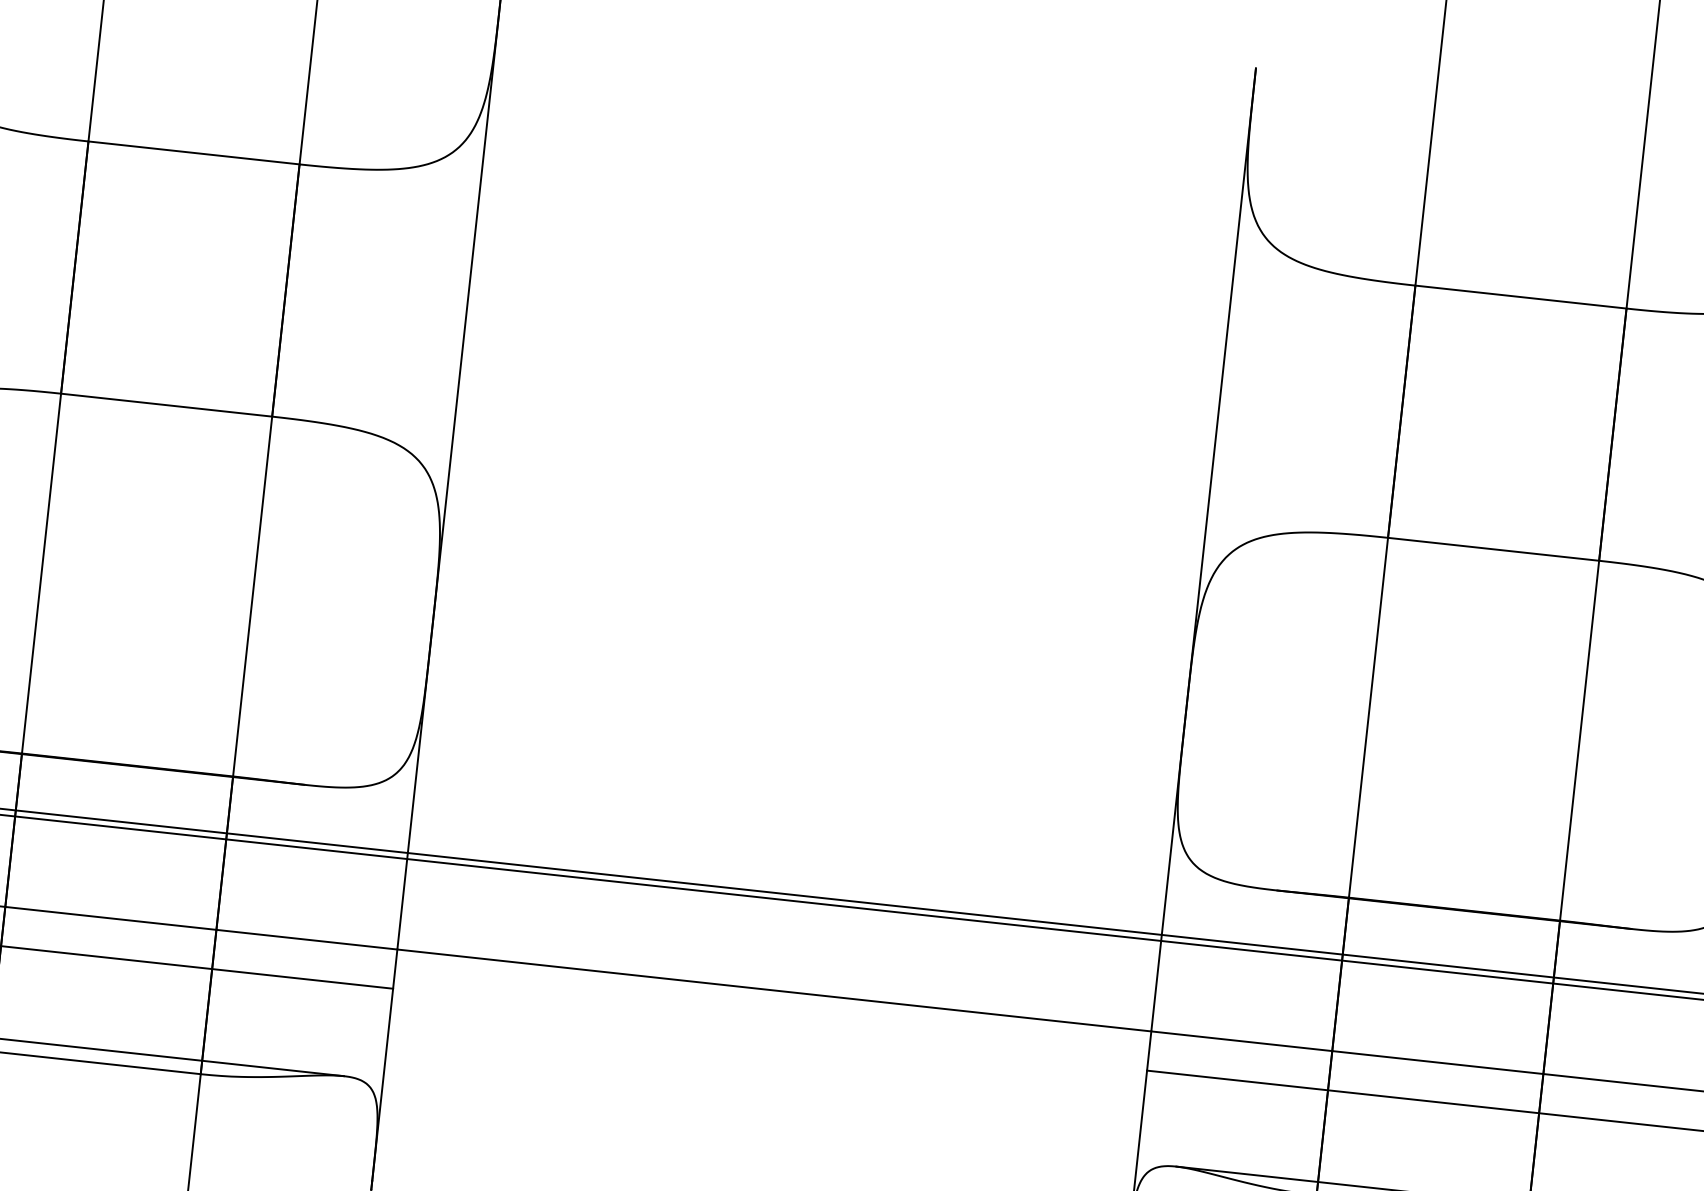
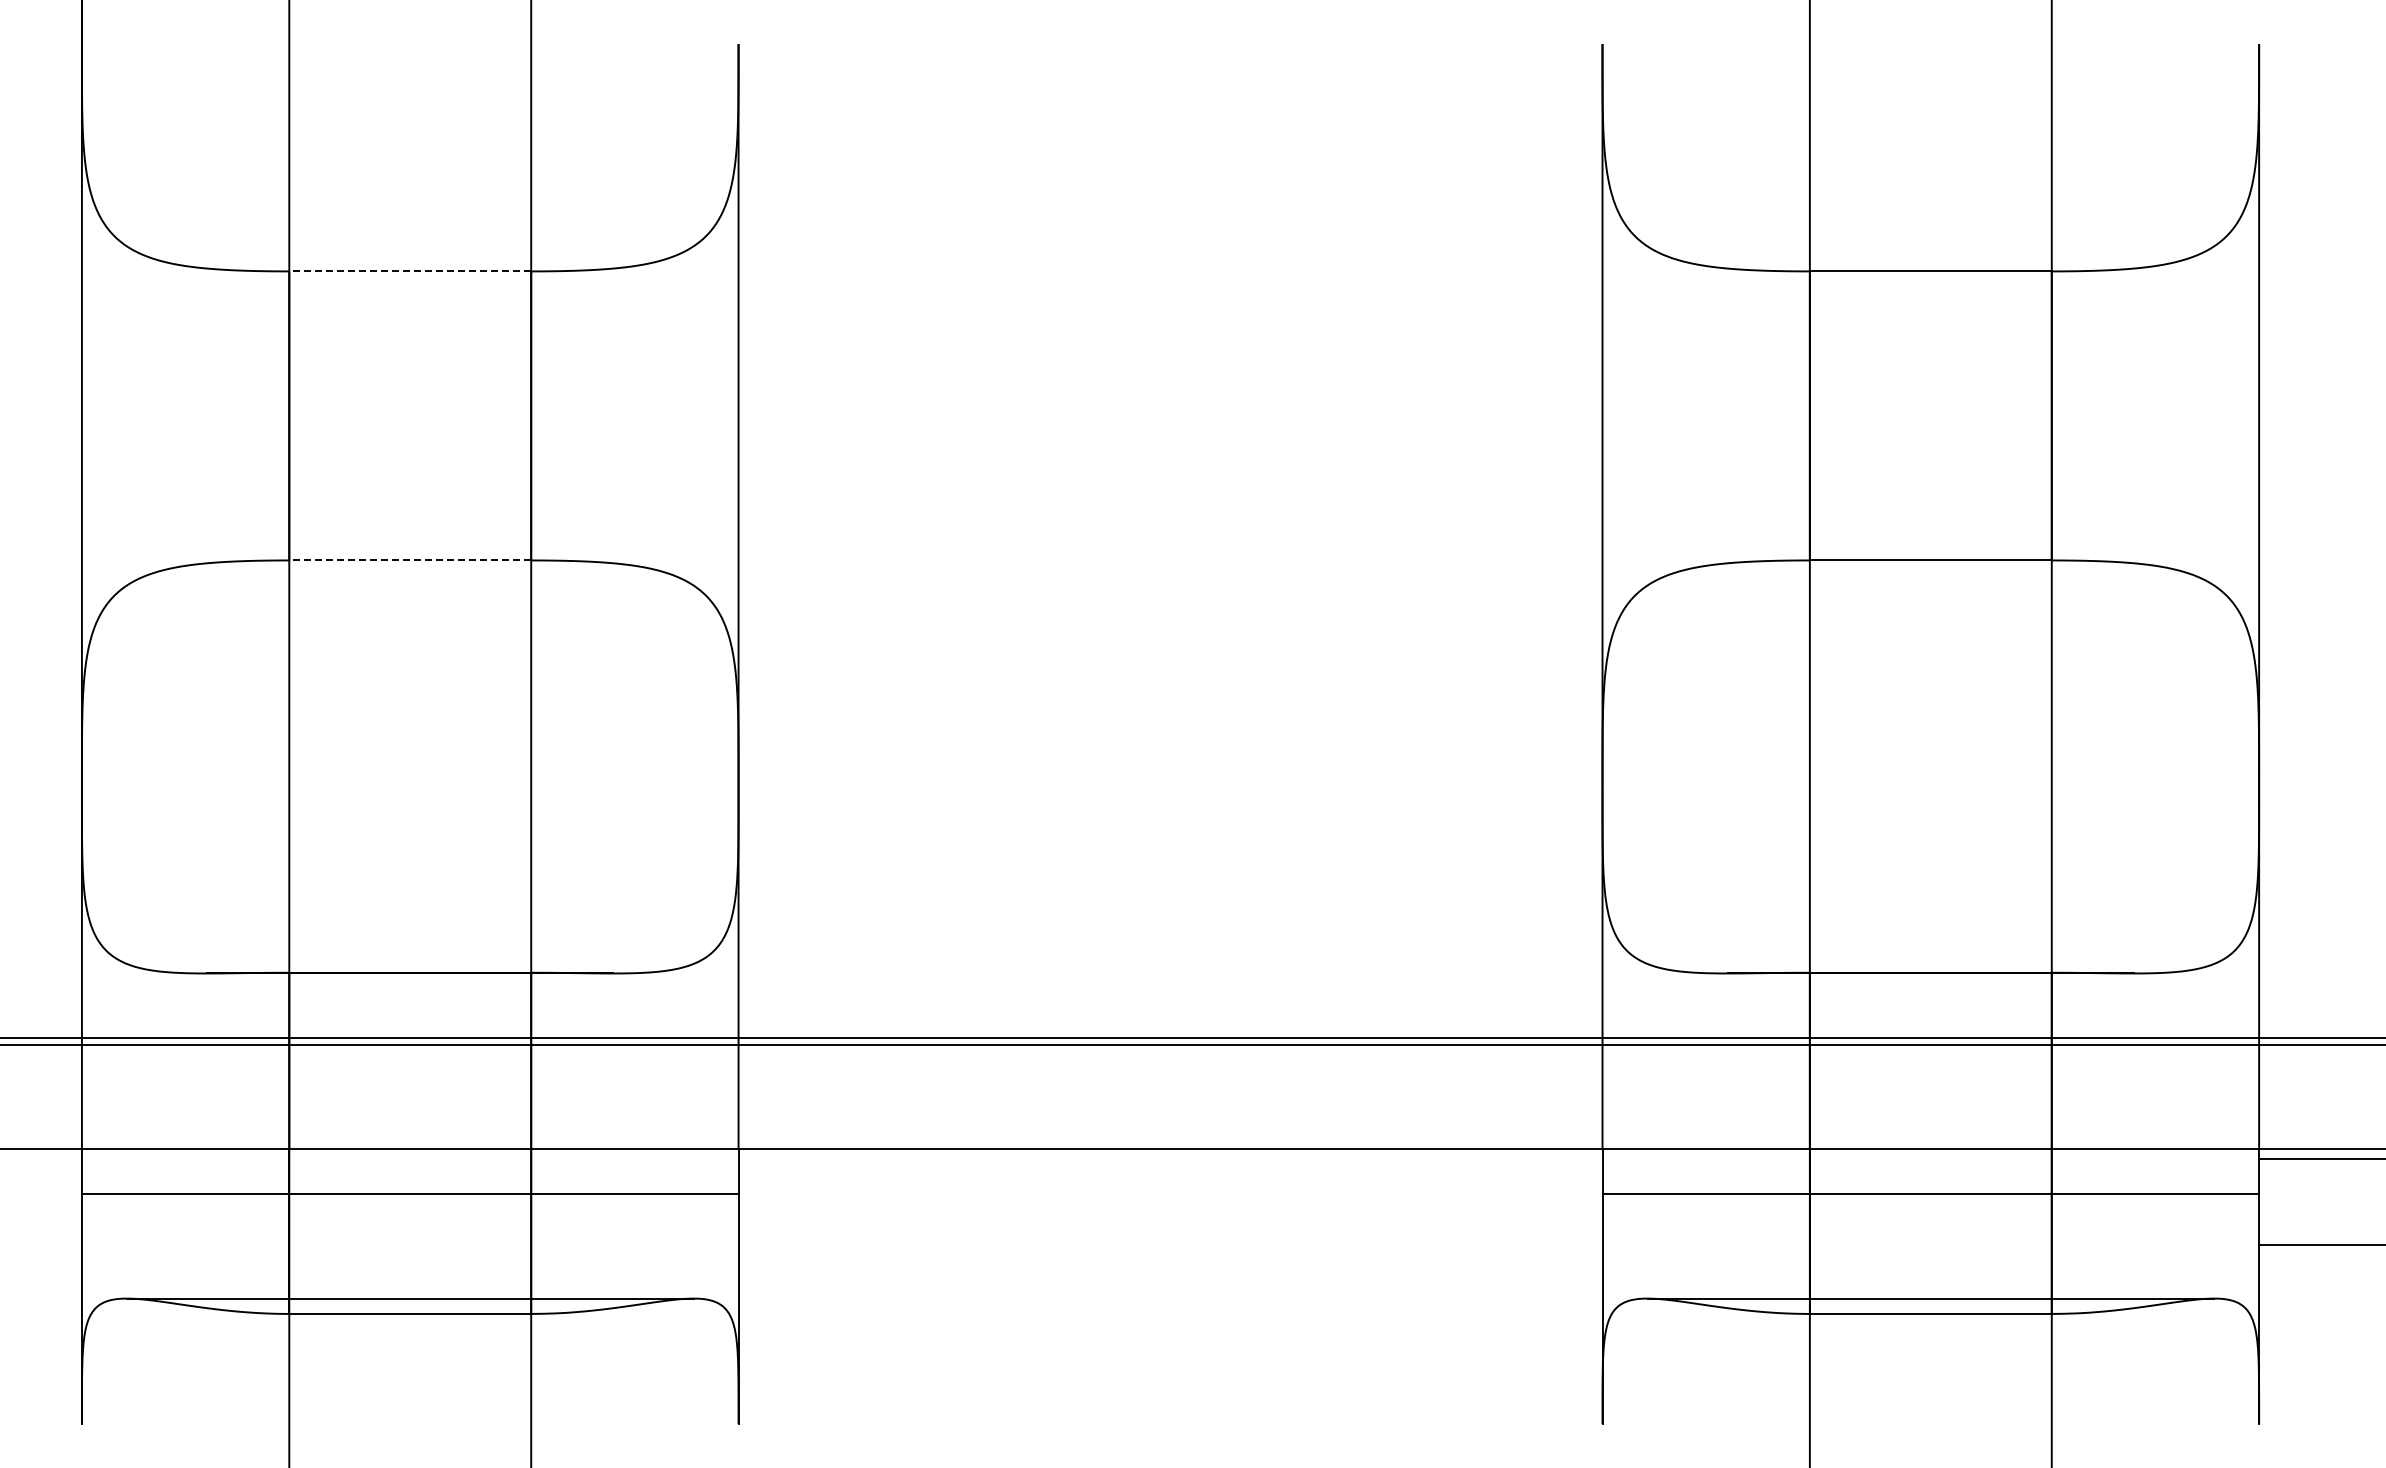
line: (194, 153) -> (410, 271), solid -> dashed
line: (166, 405) -> (410, 560), solid -> dashed

